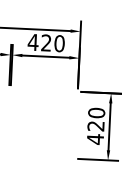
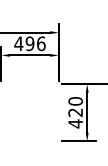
text: (52, 42) -> (35, 43), 420 -> 496

